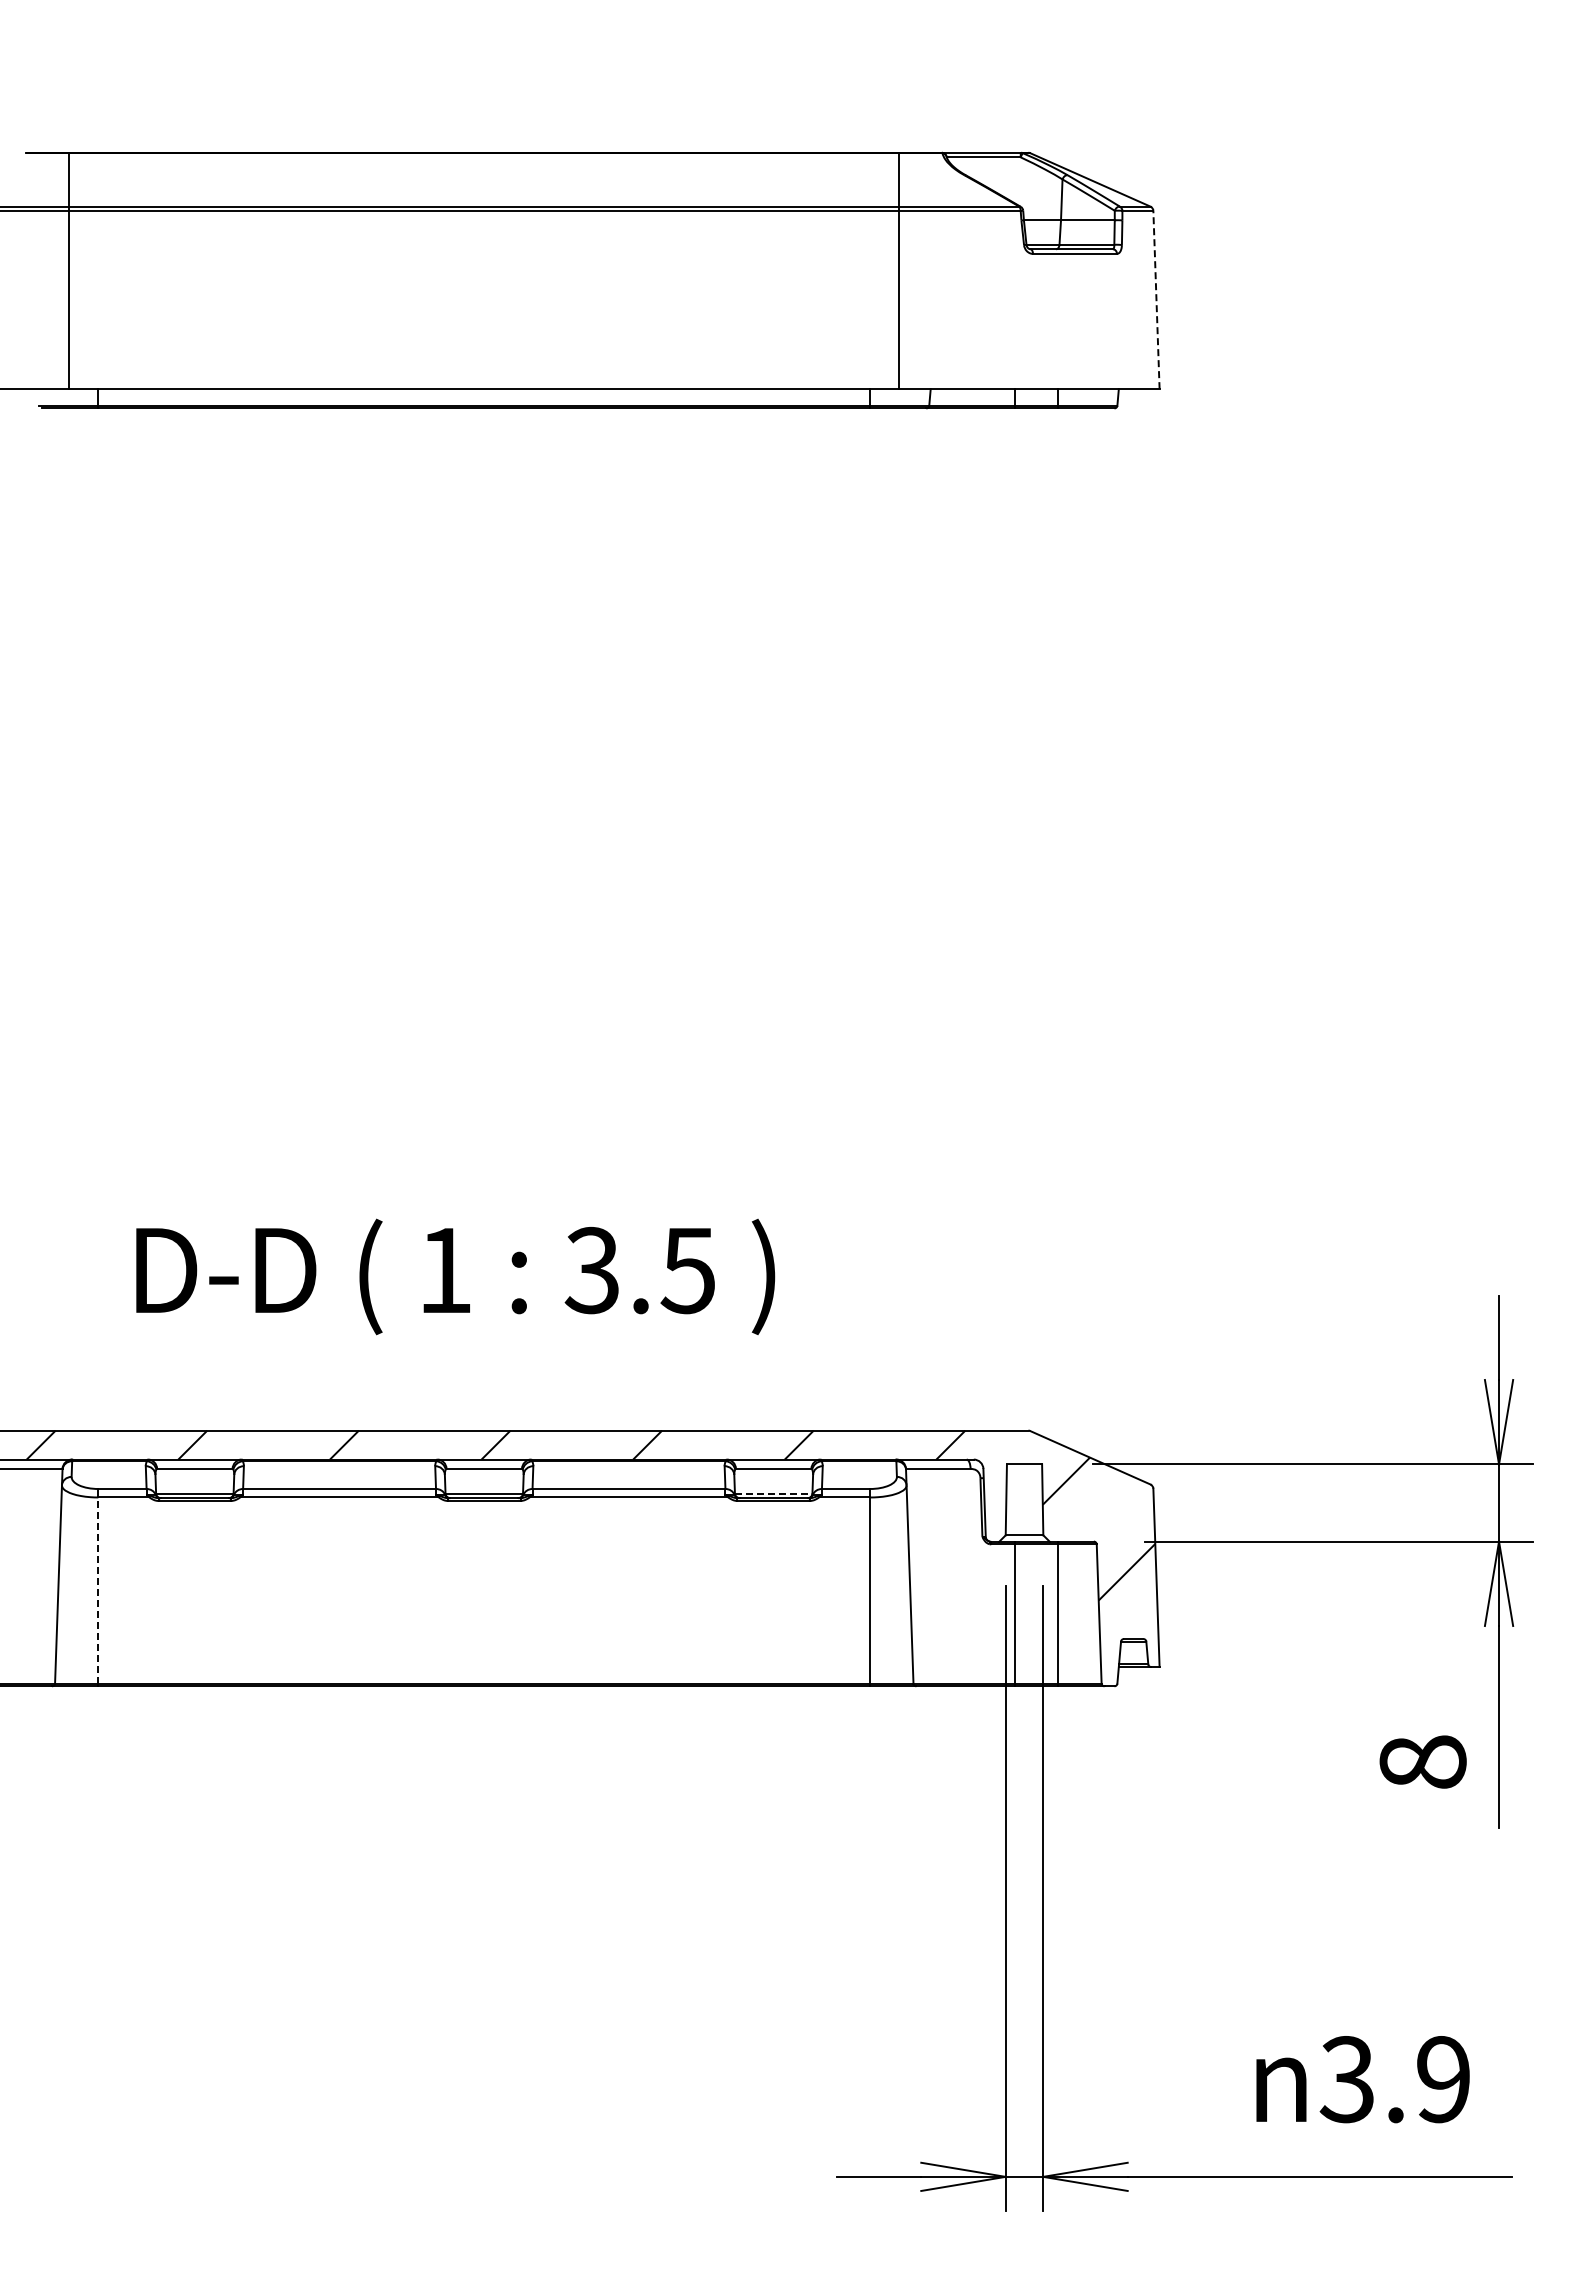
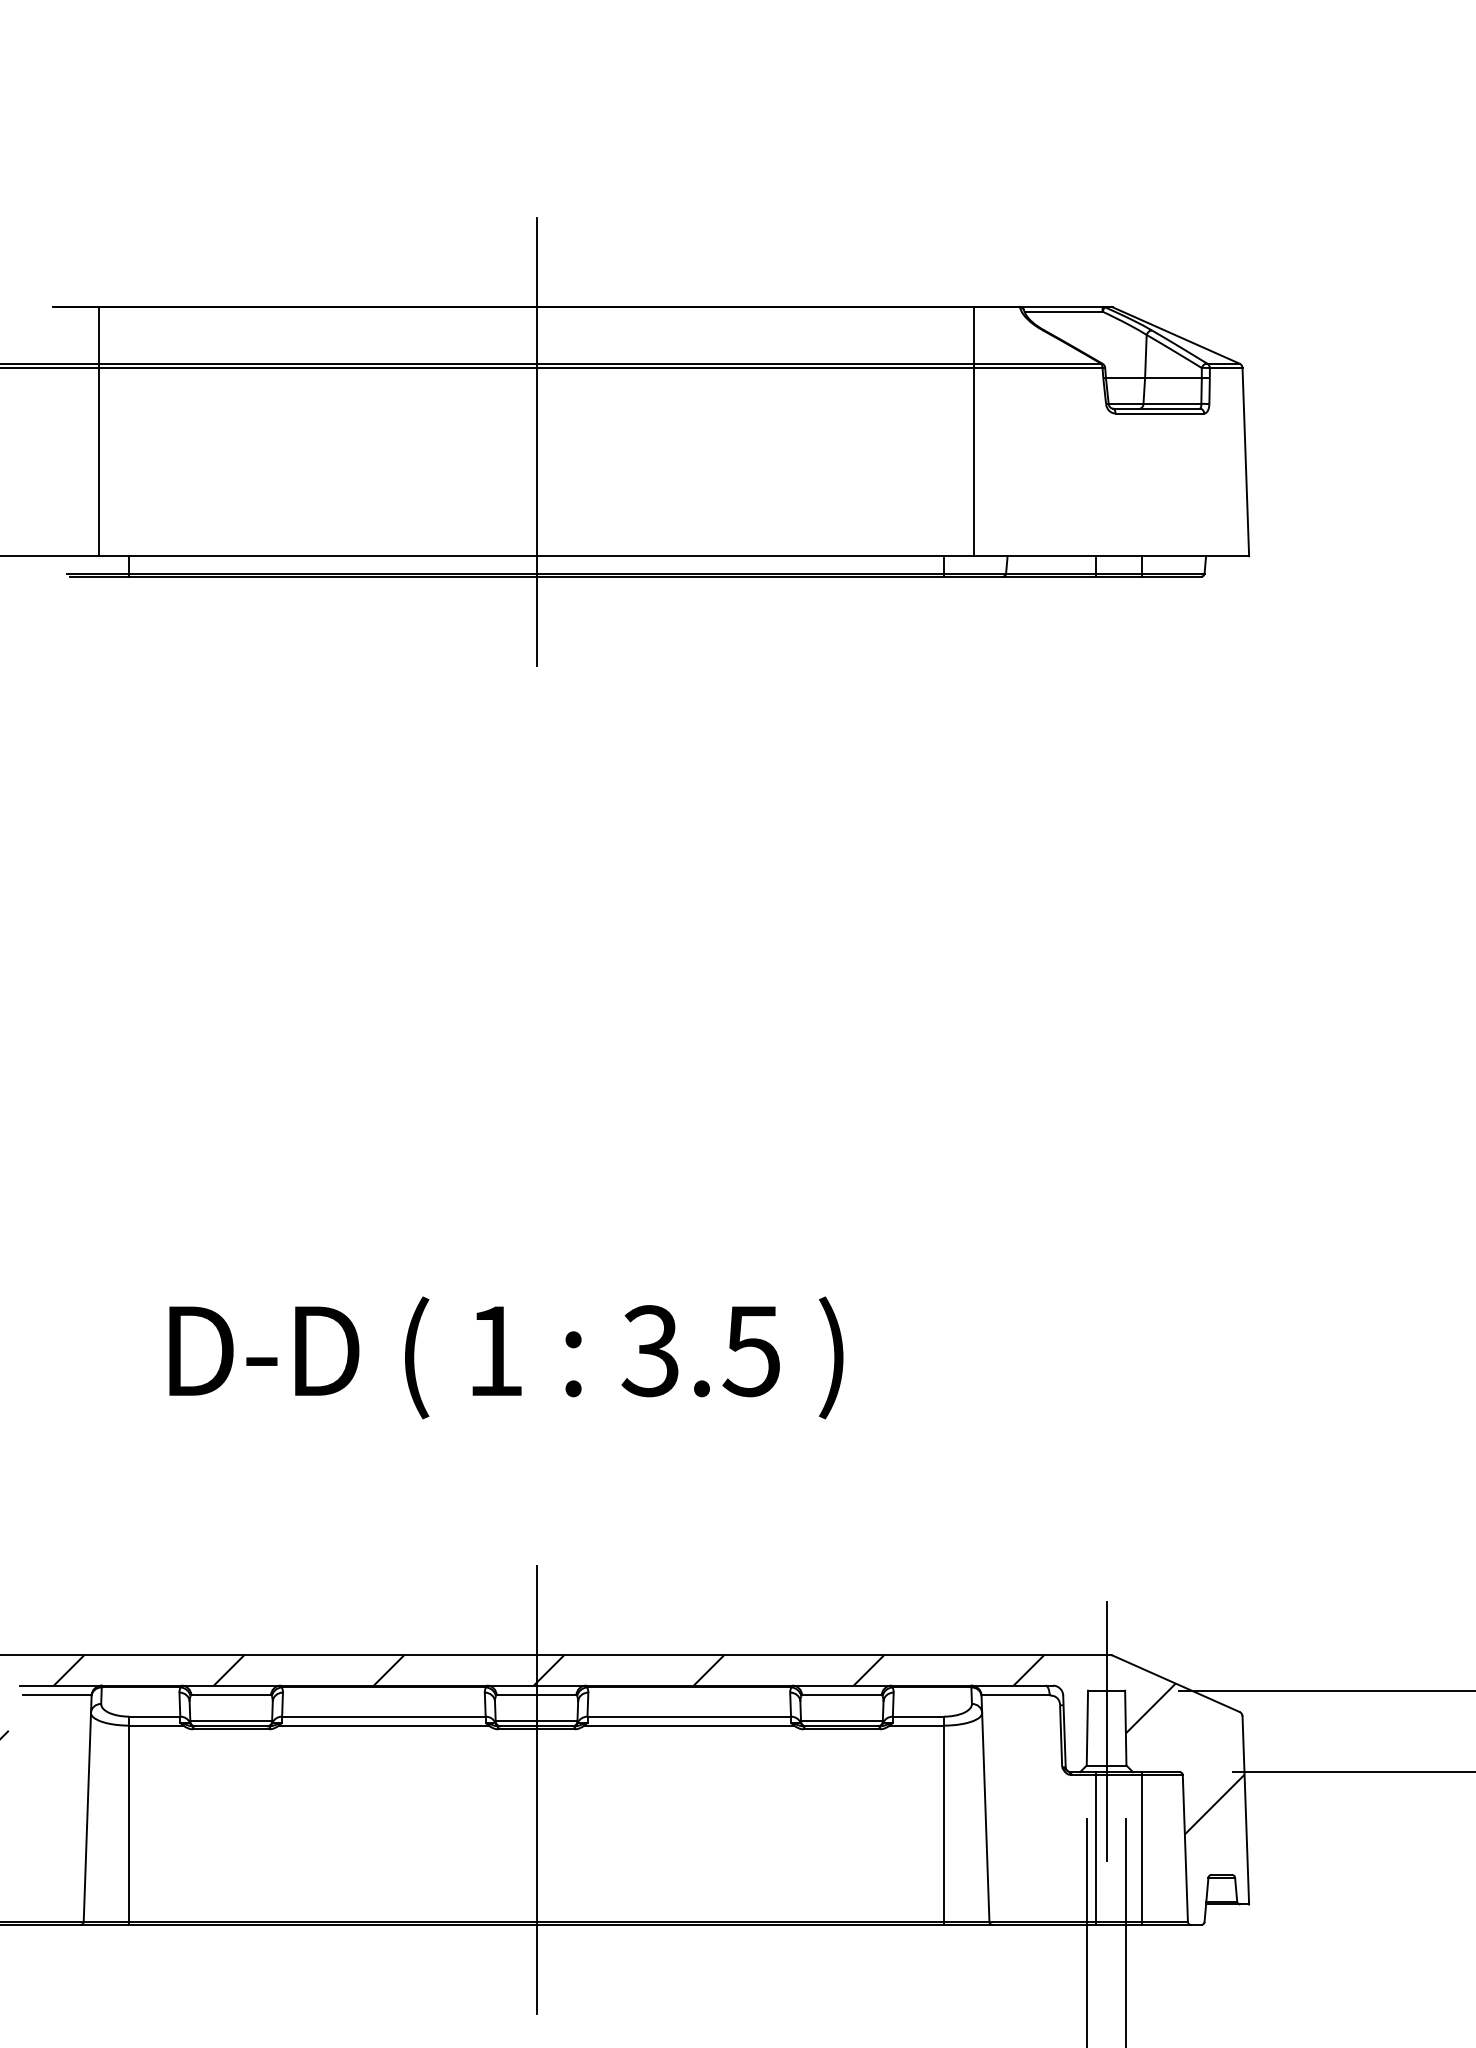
line: (484, 280) -> (536, 441), added
line: (1156, 299) -> (1245, 461), dashed -> solid
text: (455, 1276) -> (506, 1357), moved
line: (773, 1493) -> (841, 1721), dashed -> solid
line: (1024, 1502) -> (1106, 1730), added
line: (484, 1558) -> (536, 1790), added
line: (98, 1589) -> (129, 1822), dashed -> solid

